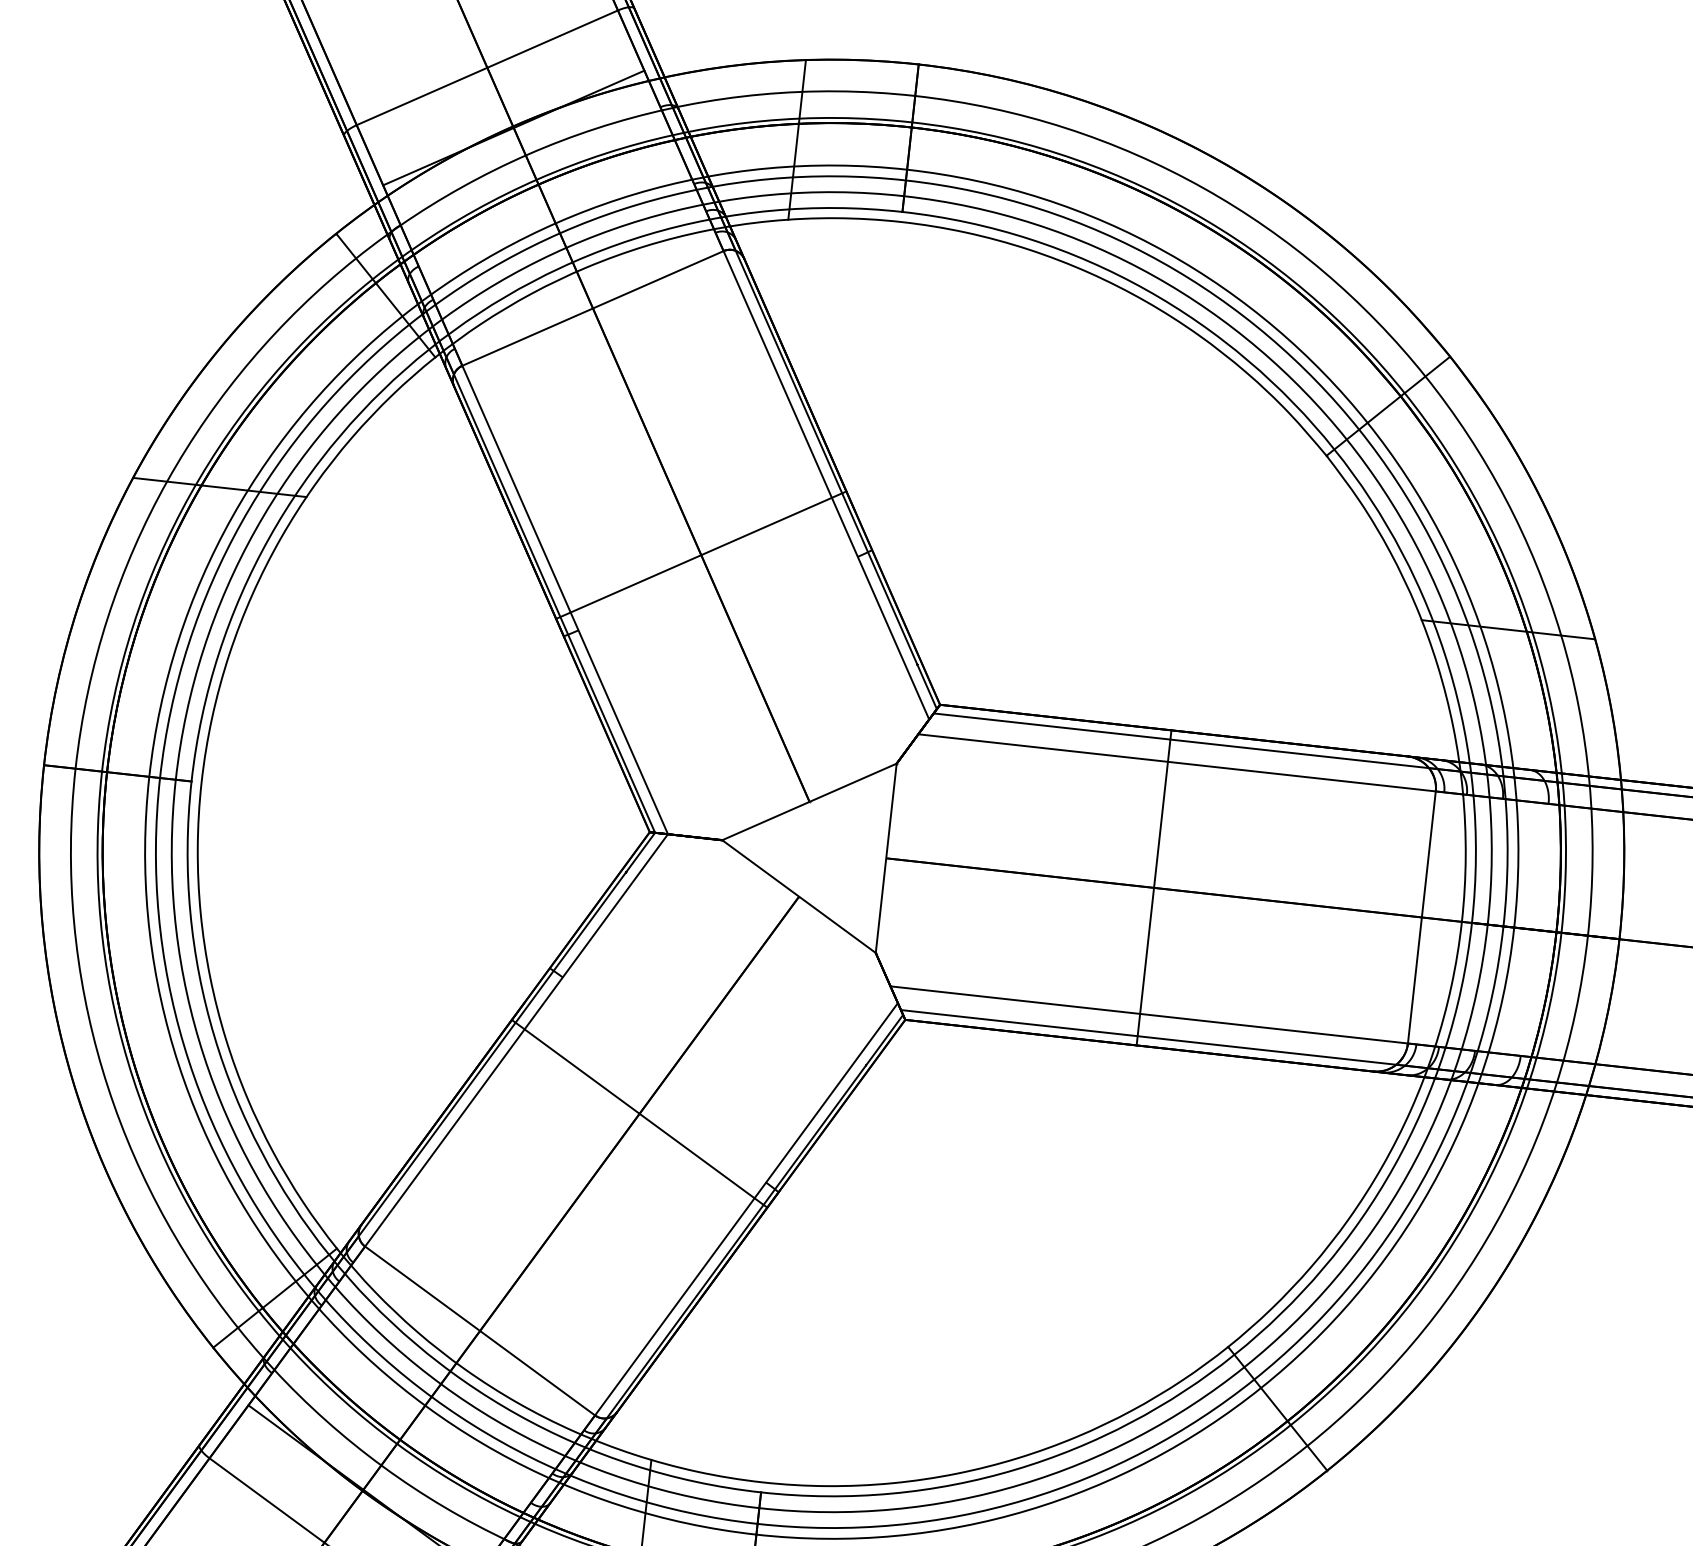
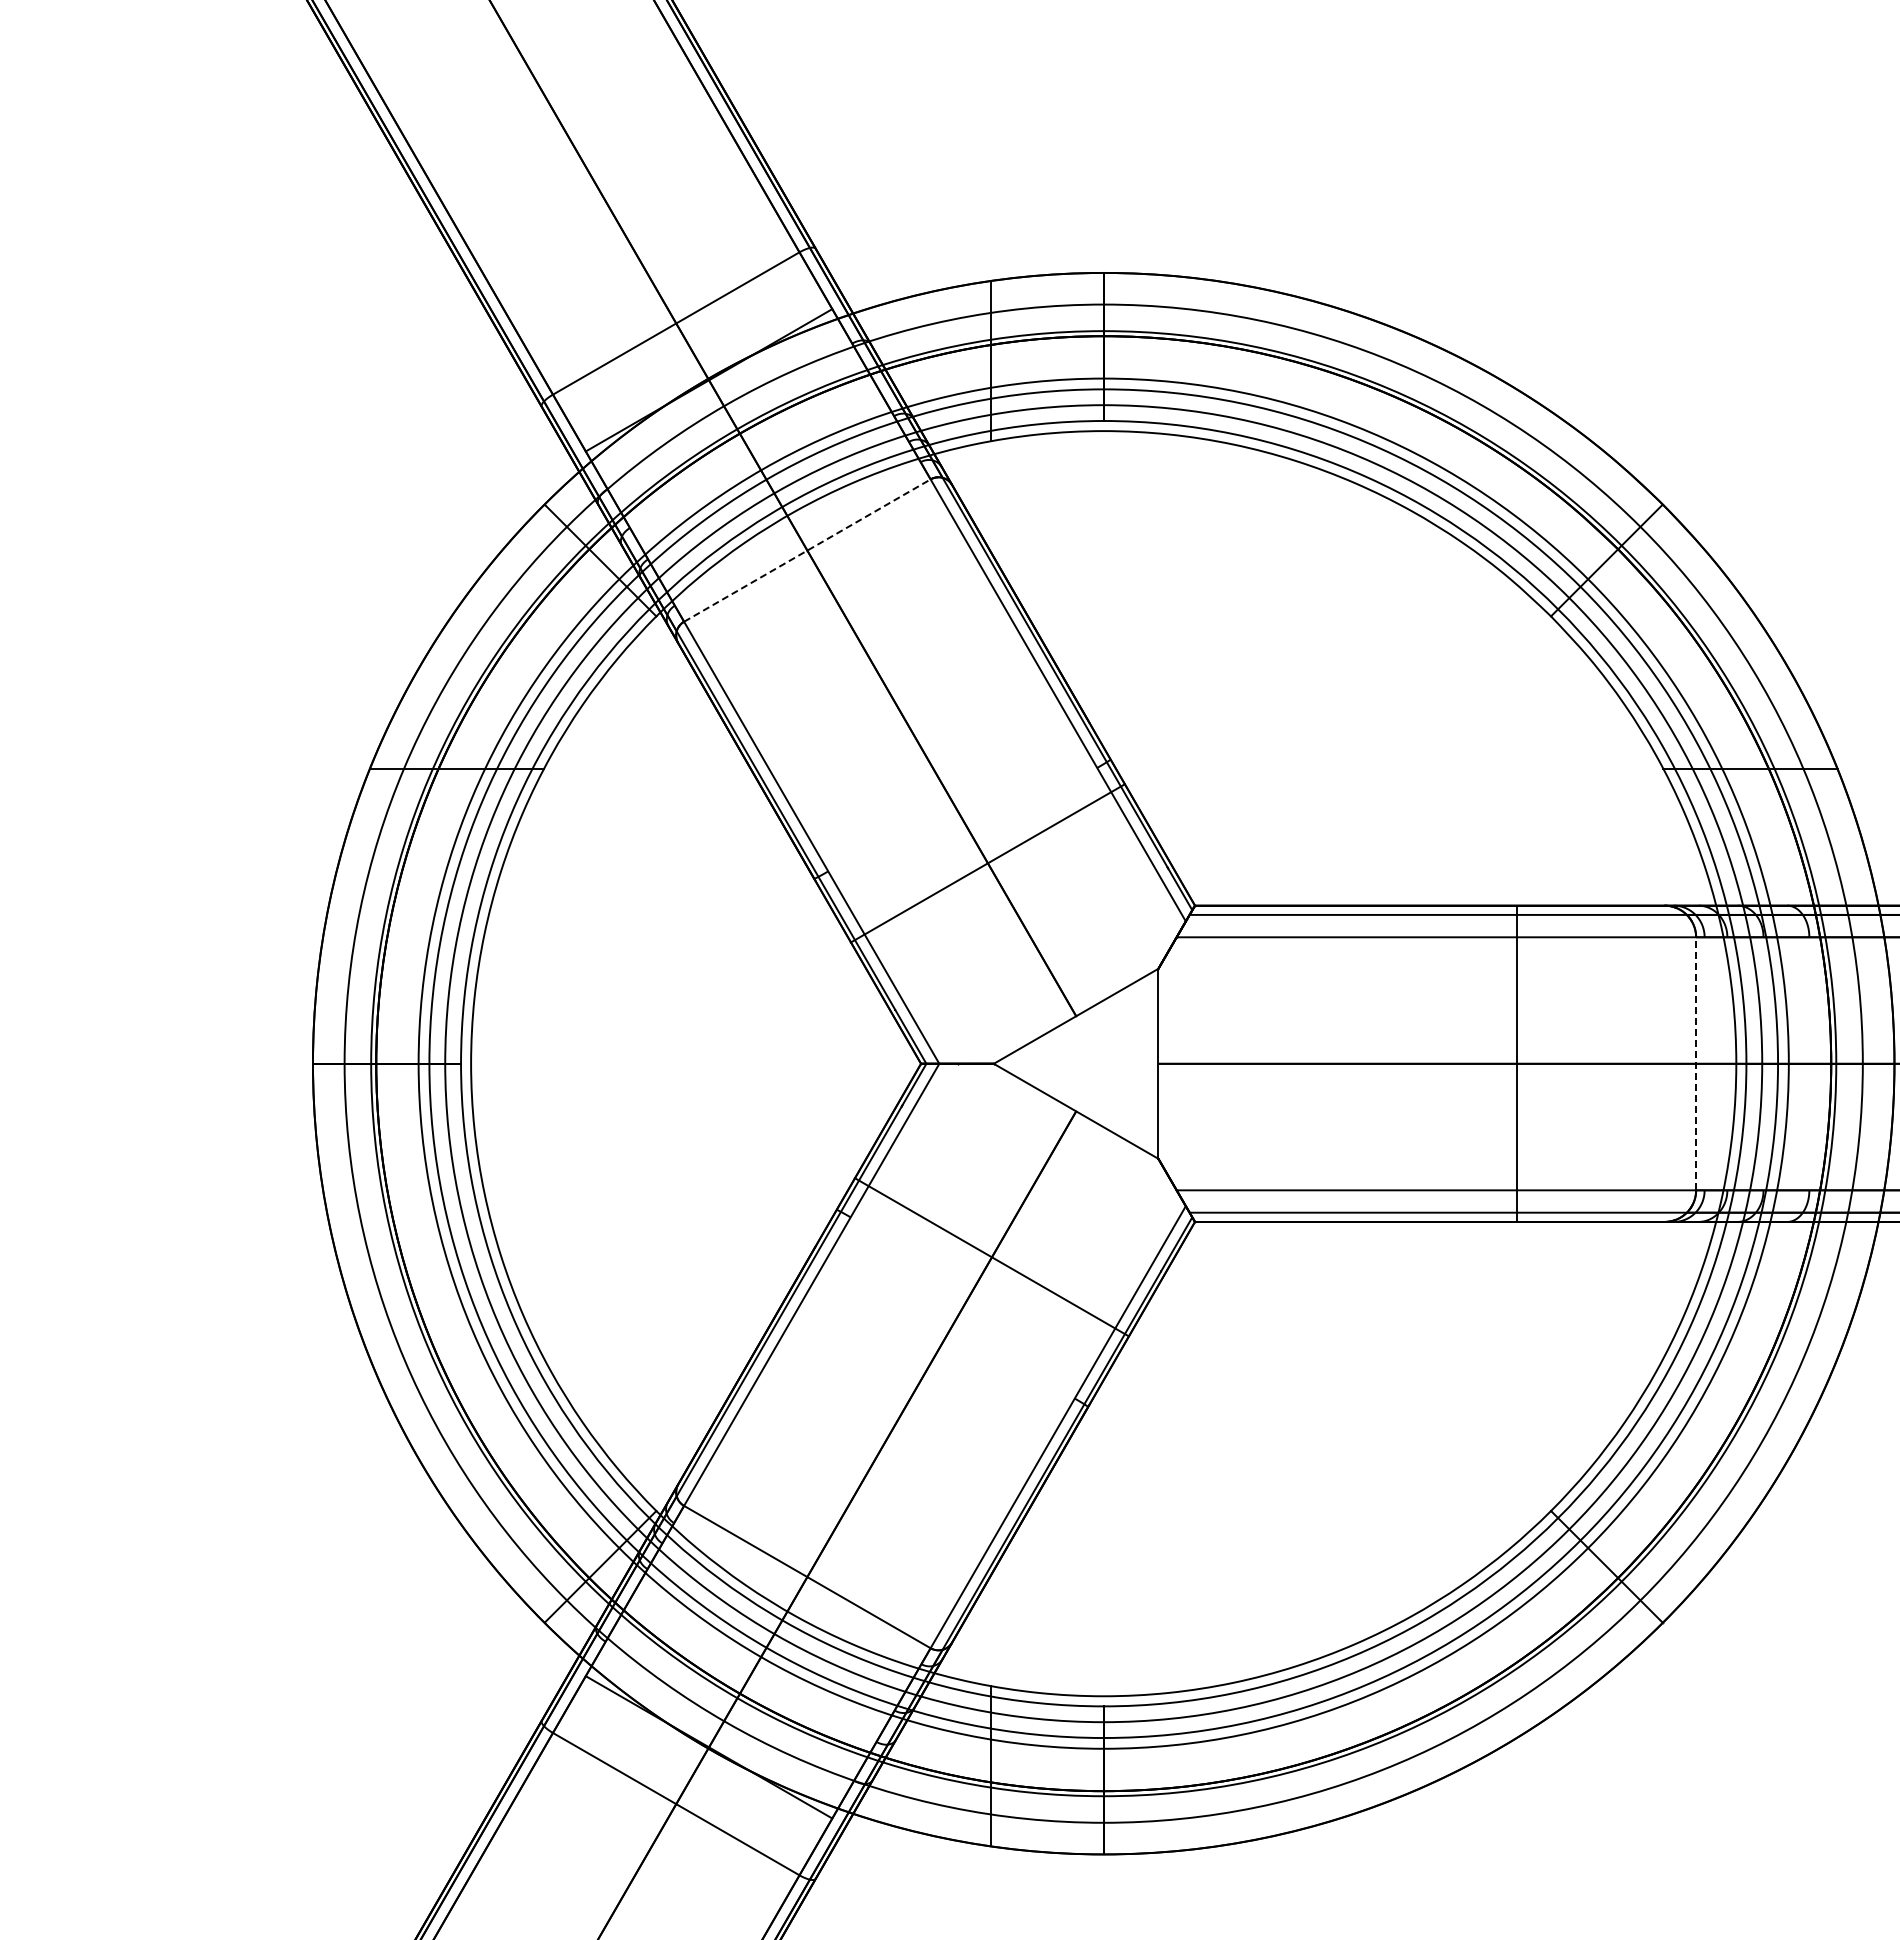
line: (593, 308) -> (807, 550), solid -> dashed
line: (700, 555) -> (987, 863), moved
line: (1154, 887) -> (1517, 1063), moved
line: (1422, 917) -> (1696, 1063), solid -> dashed
line: (639, 1114) -> (991, 1257), moved

